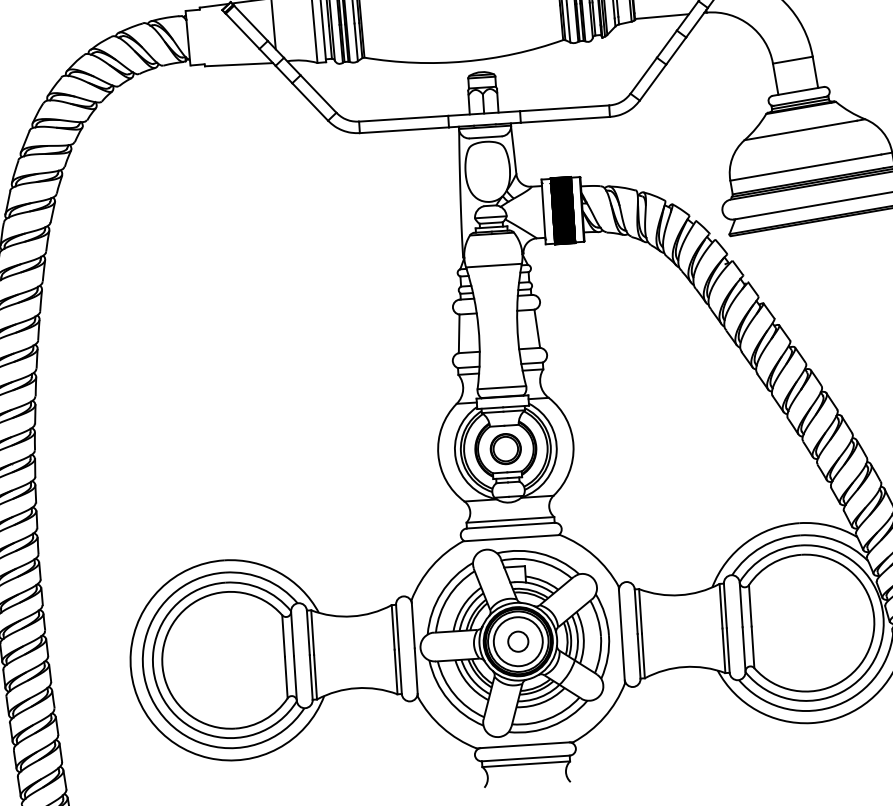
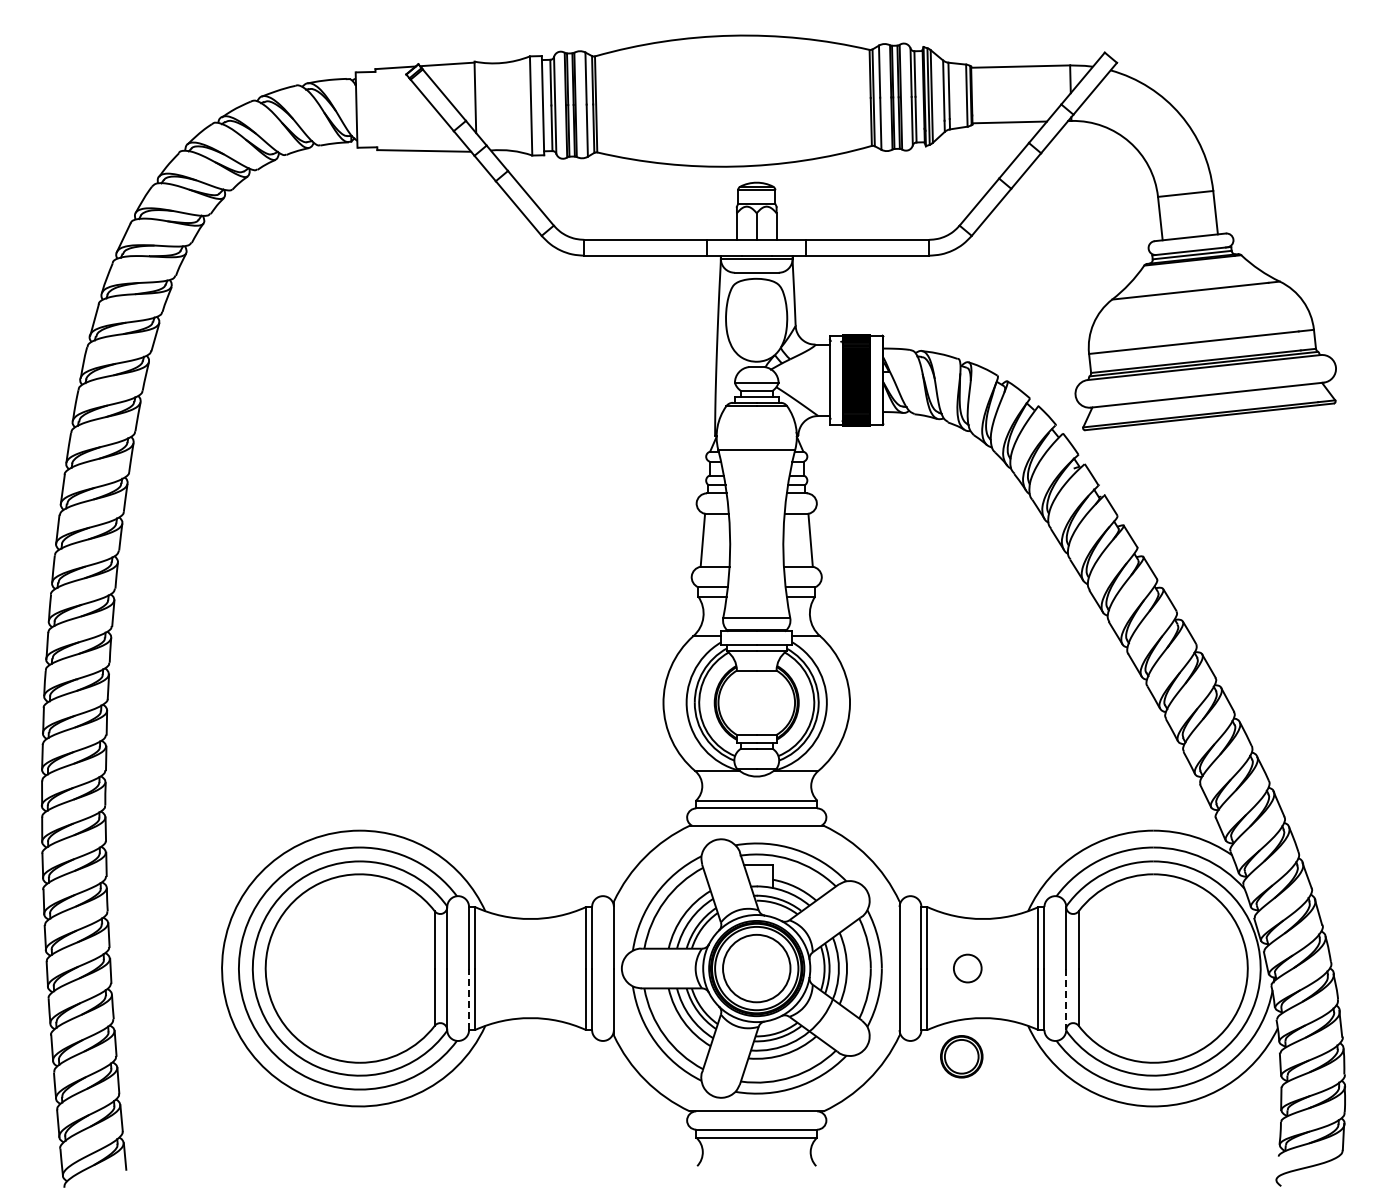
part: (505, 448) -> (961, 1056), moved
circle: (518, 641) -> (967, 968), moved
line: (744, 649) -> (1066, 999), solid -> dashed
line: (311, 677) -> (469, 999), solid -> dashed

